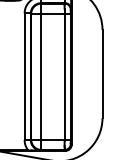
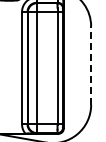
line: (102, 73) -> (91, 65), solid -> dashed

